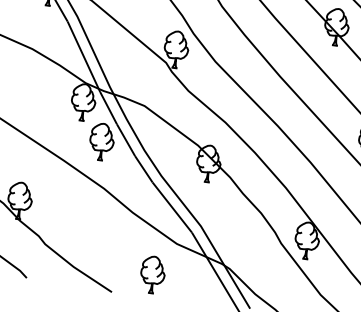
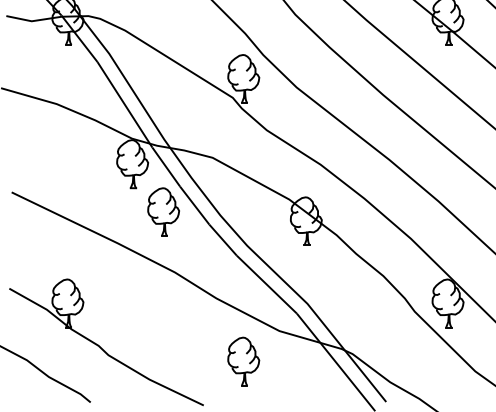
part: (152, 274) -> (243, 361), moved

